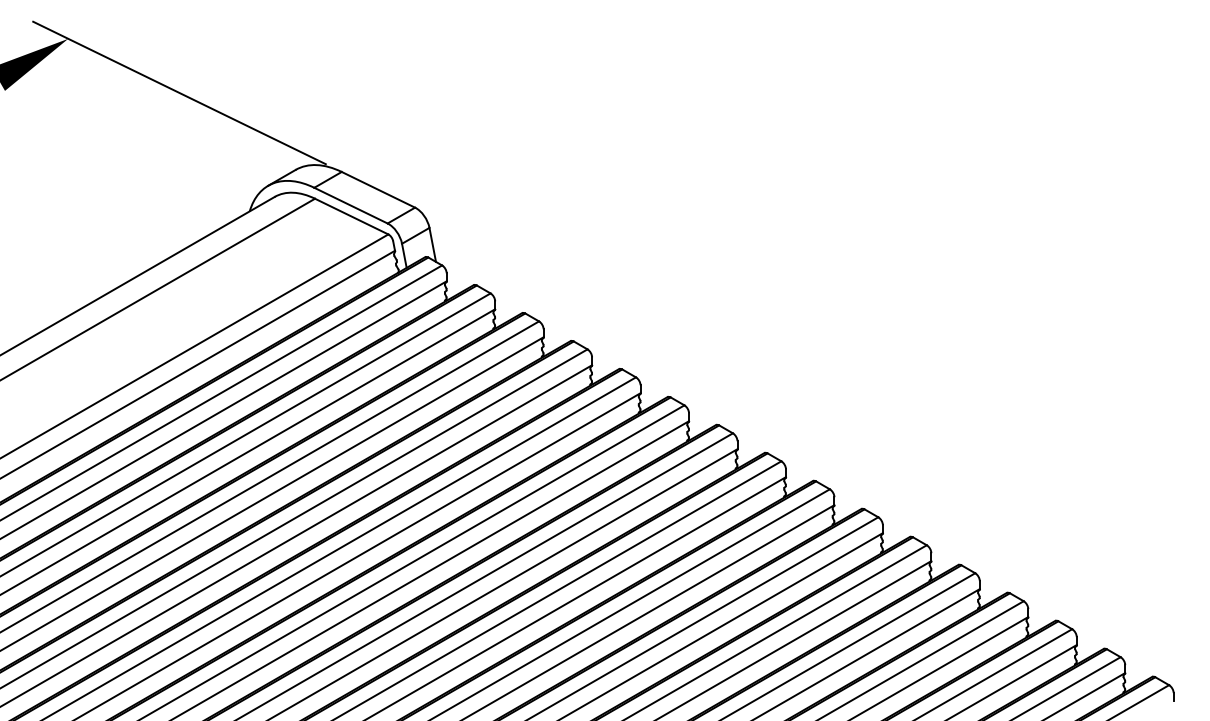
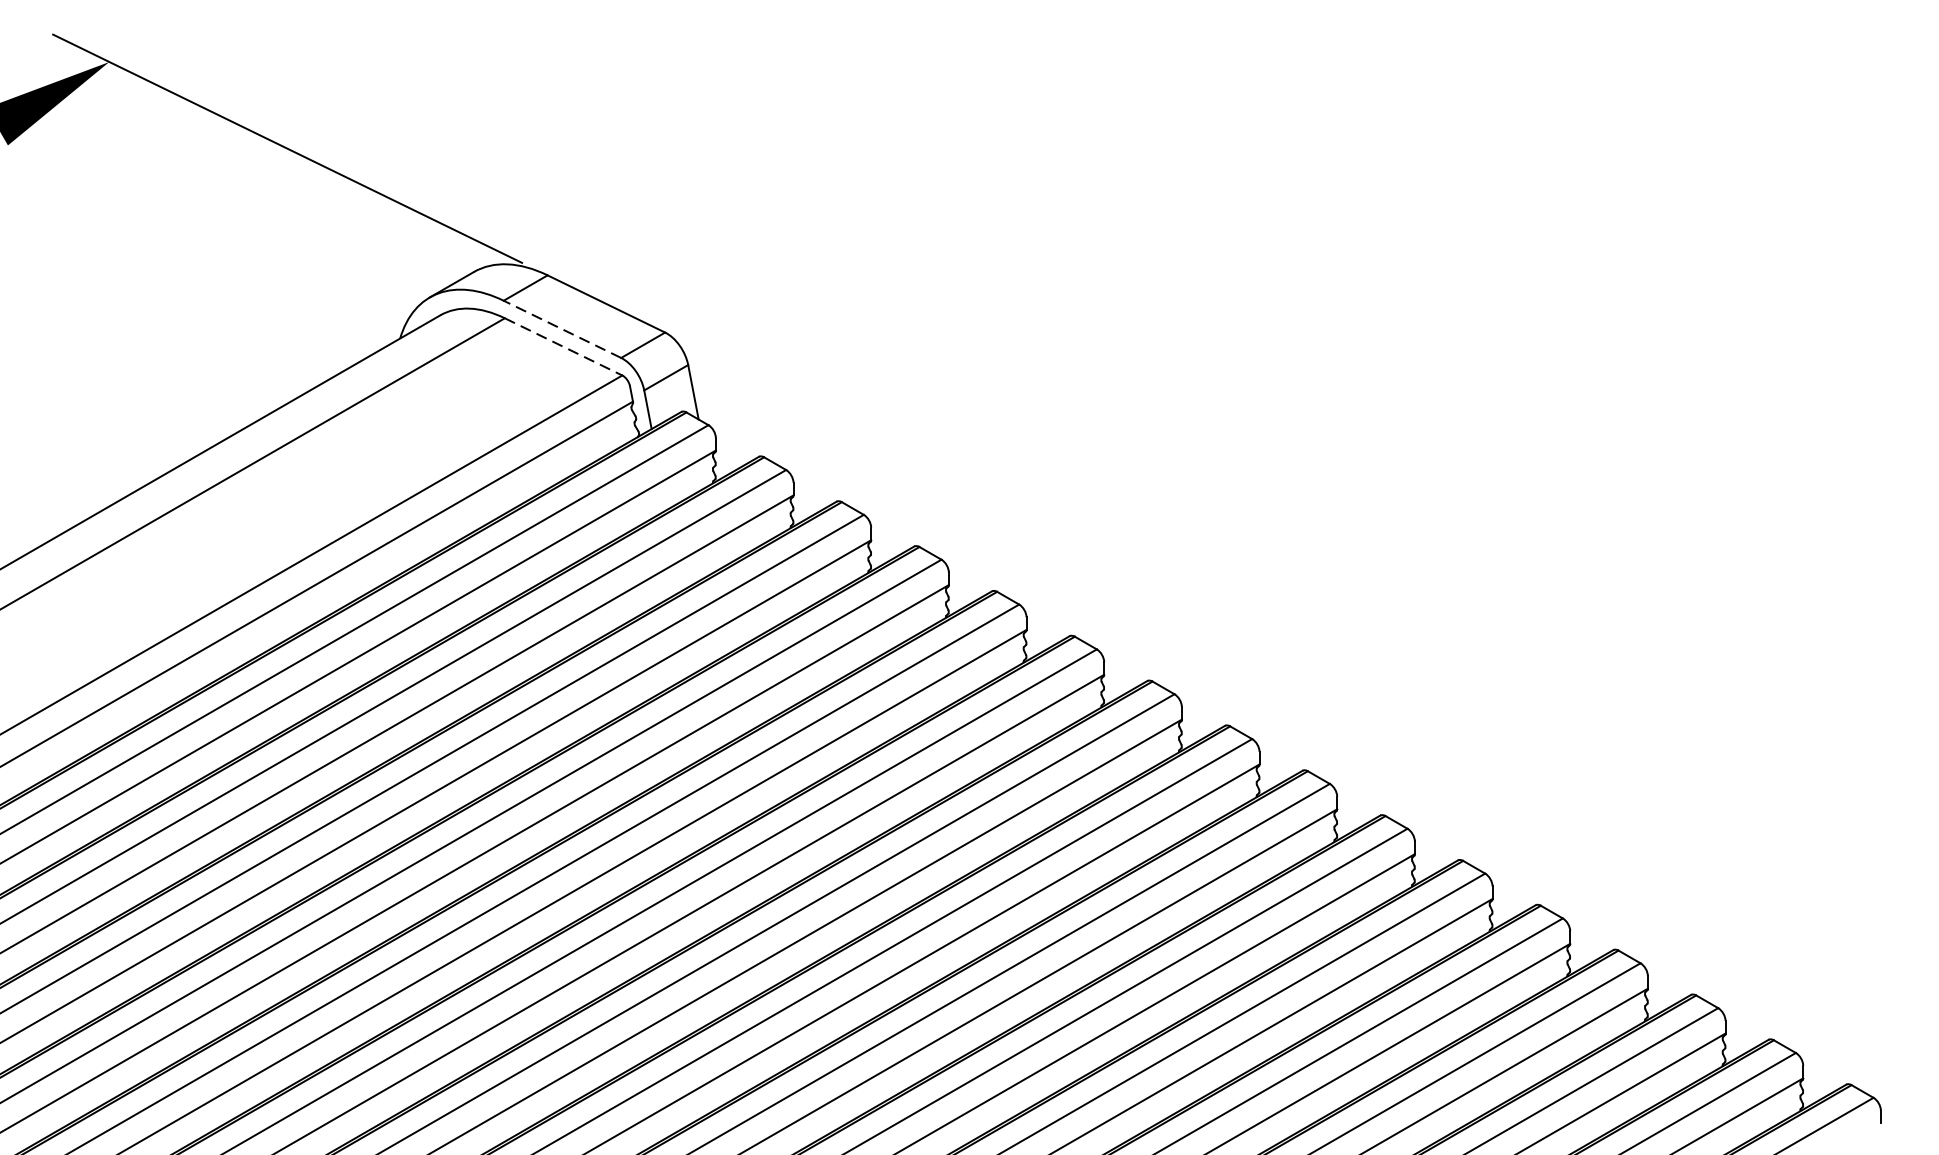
line: (351, 205) -> (563, 329), solid -> dashed
line: (351, 216) -> (563, 346), solid -> dashed

